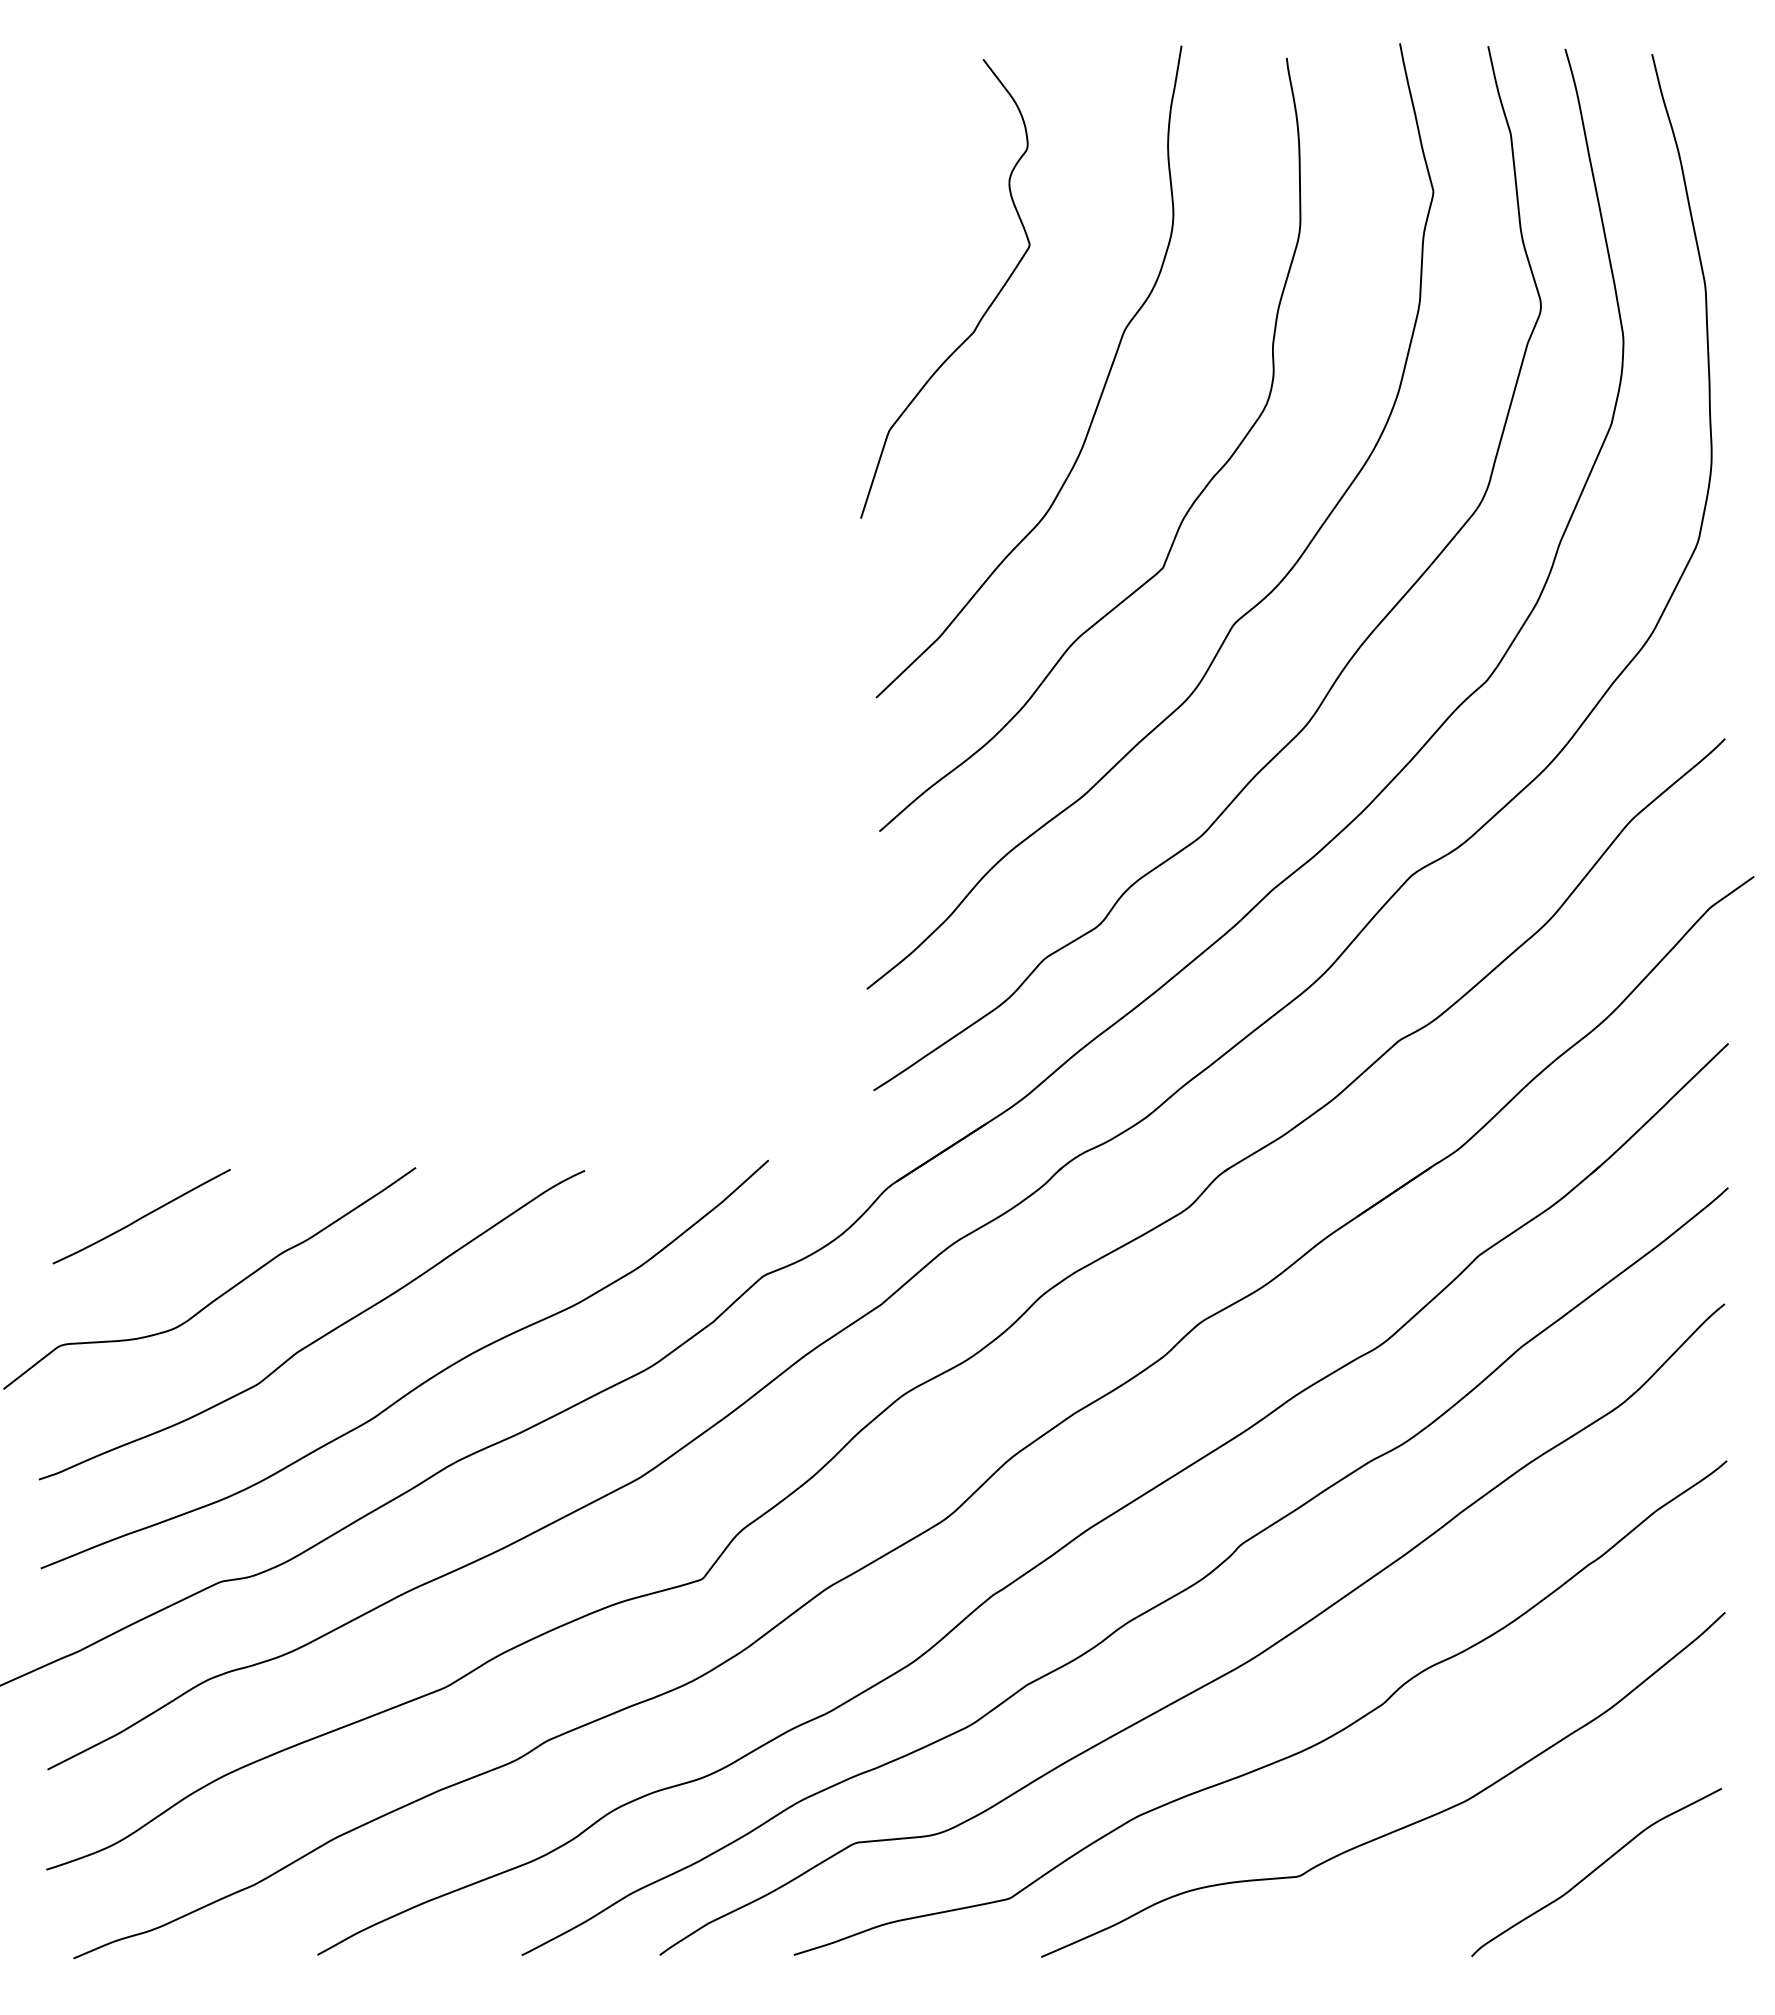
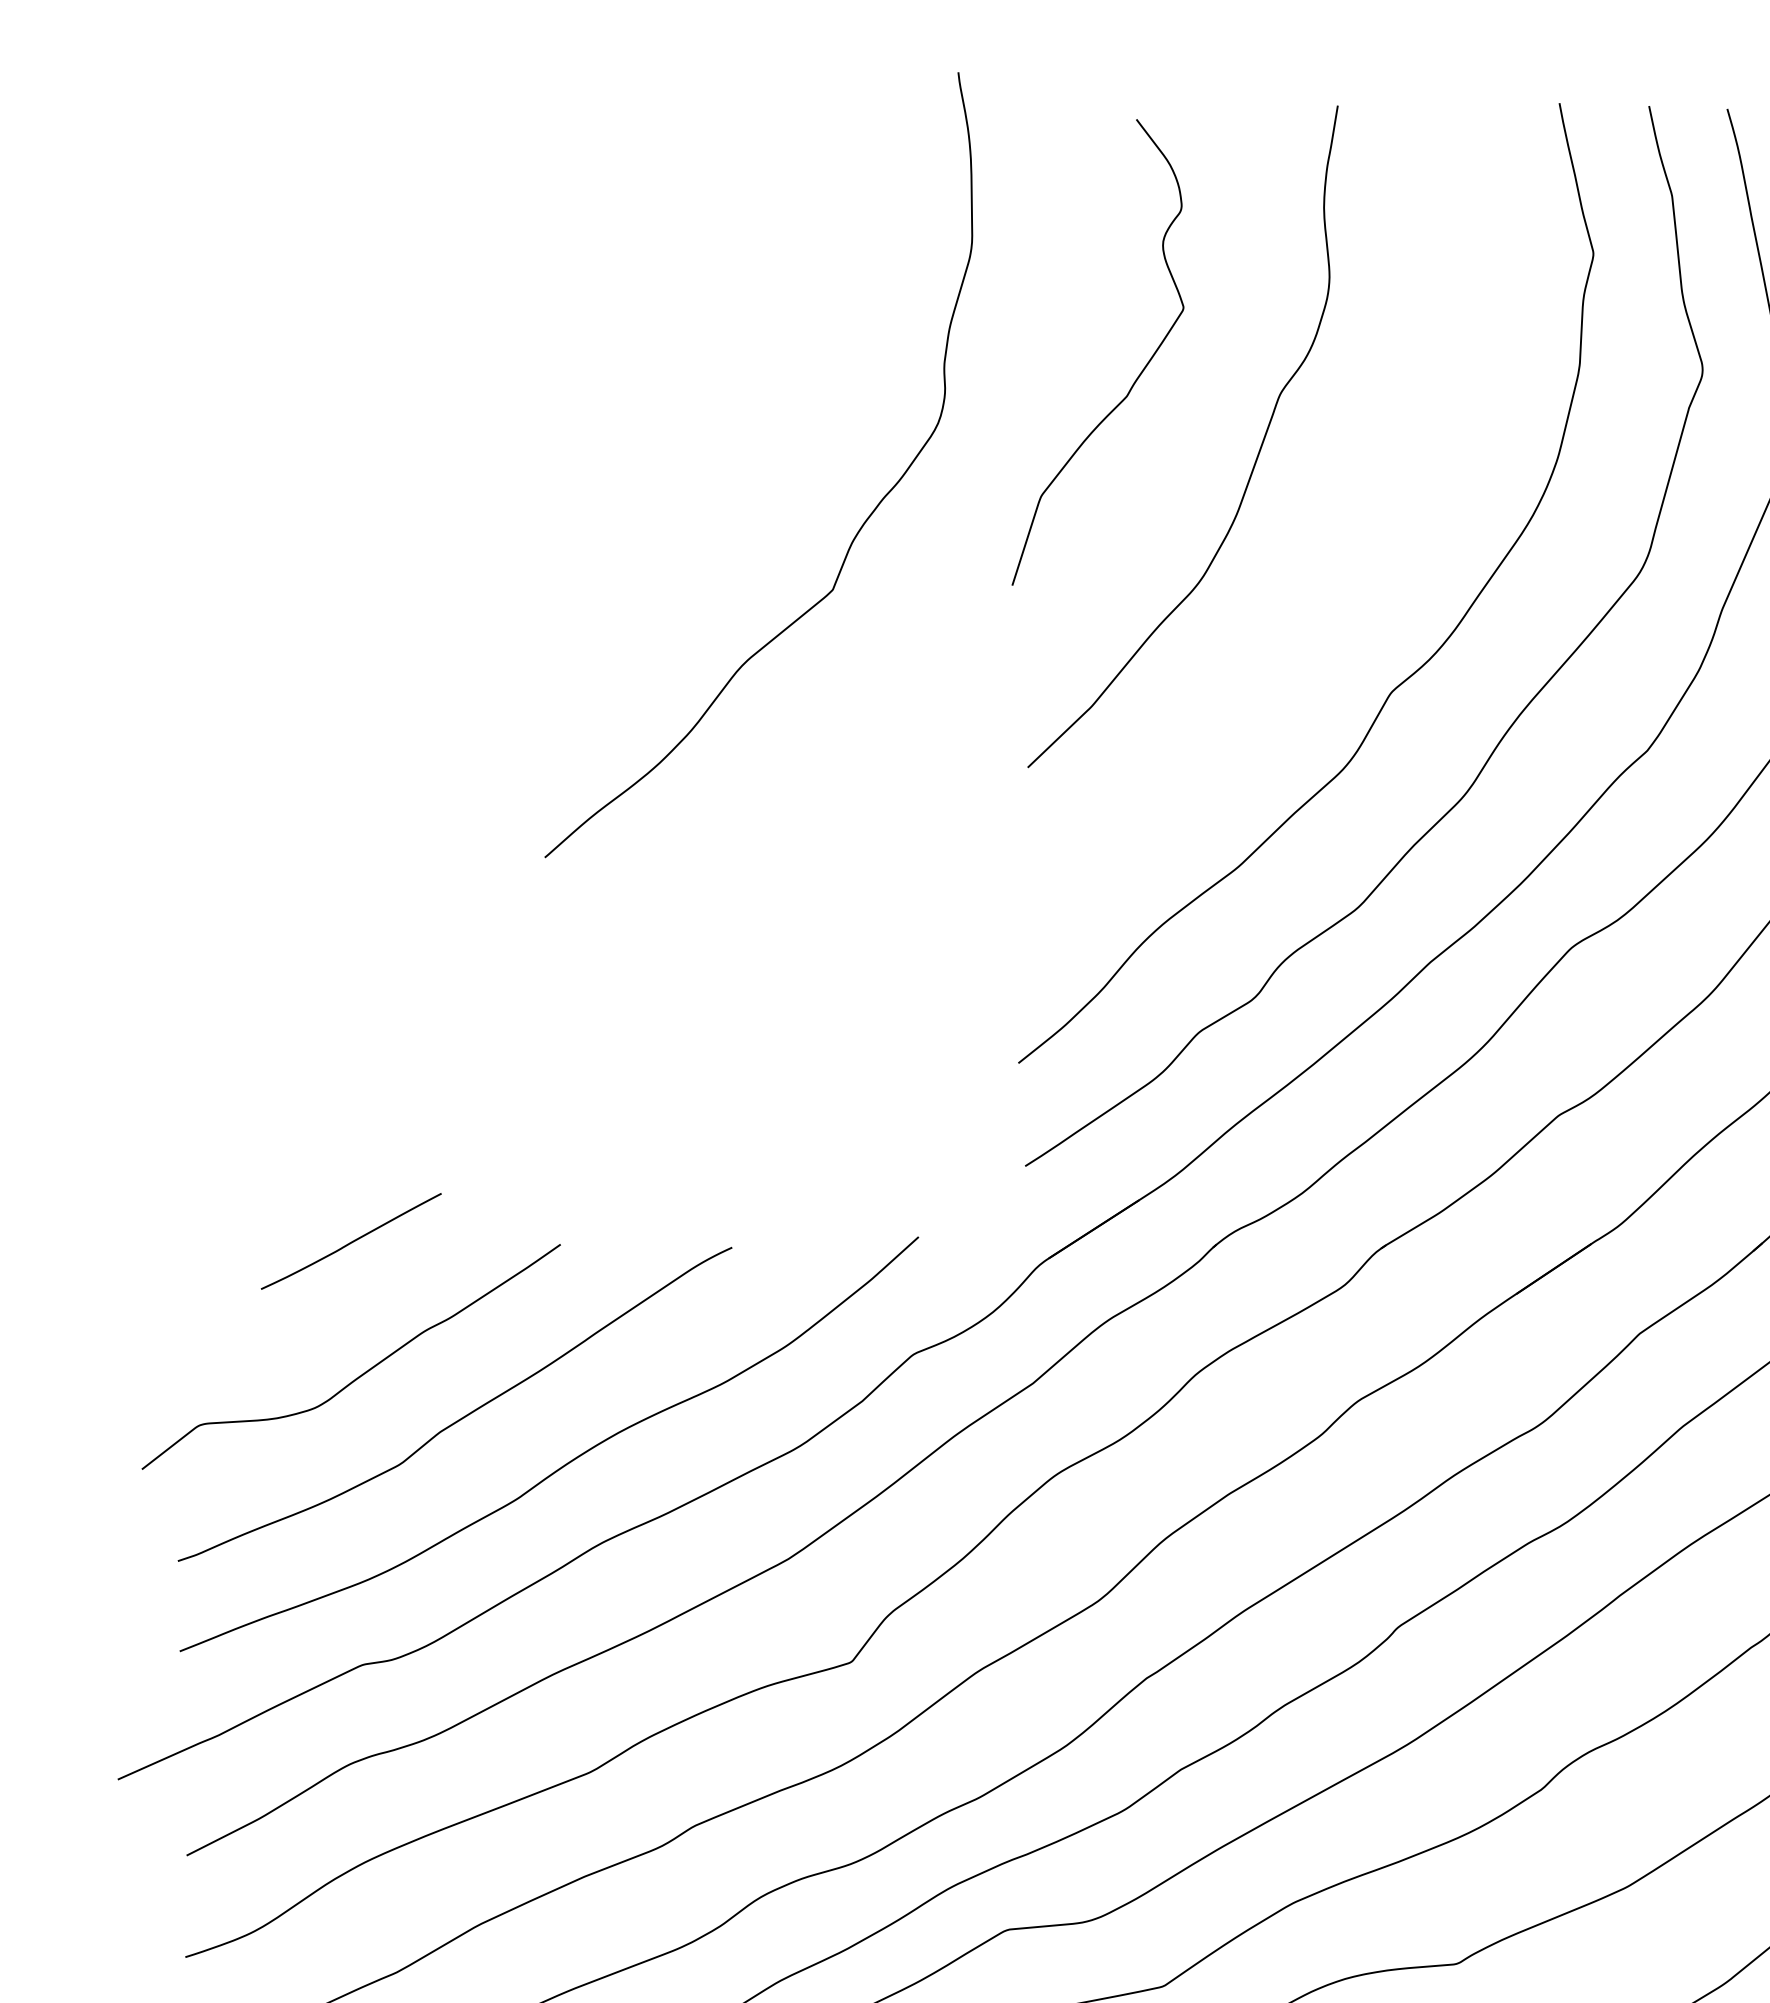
curve: (1188, 508) -> (858, 529), moved
curve: (142, 1216) -> (352, 1241), moved

